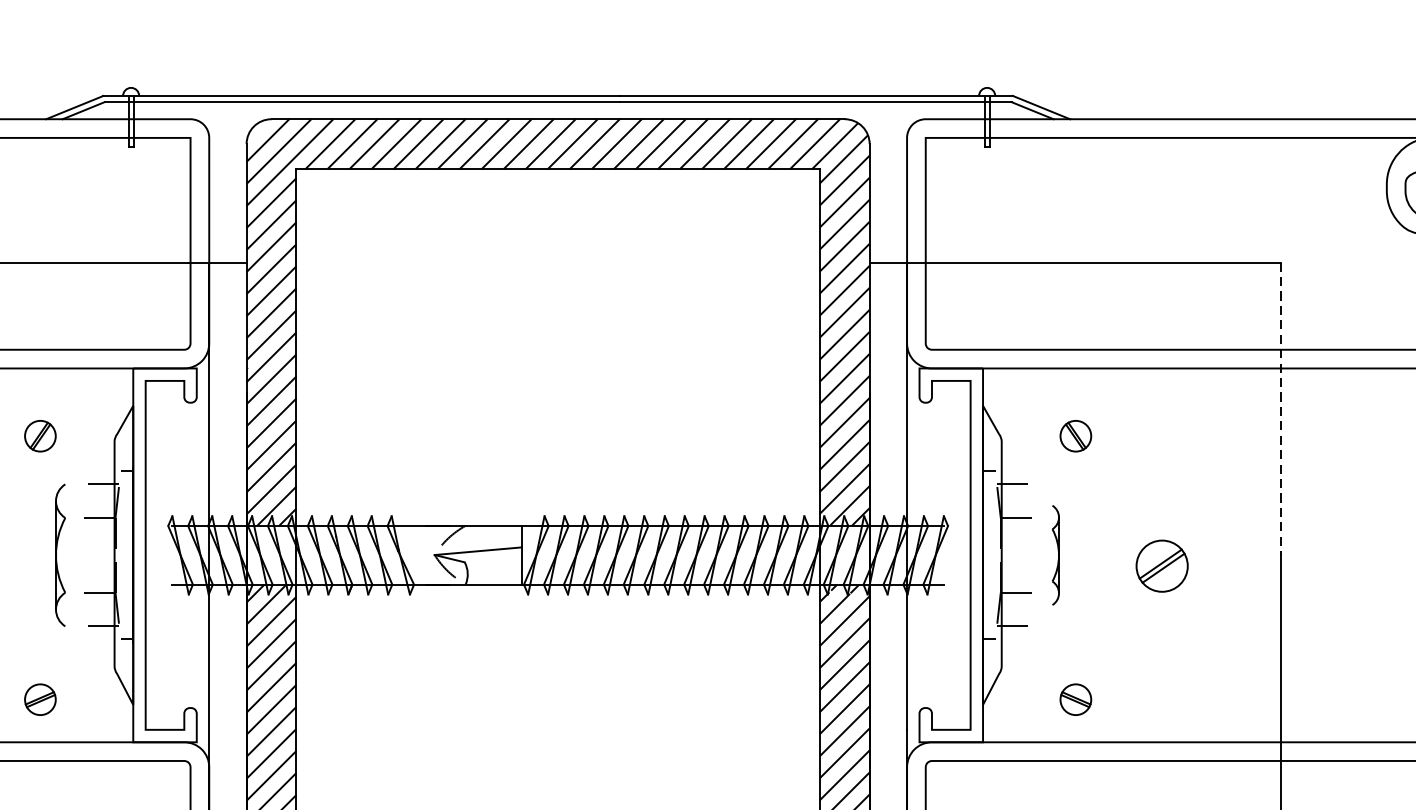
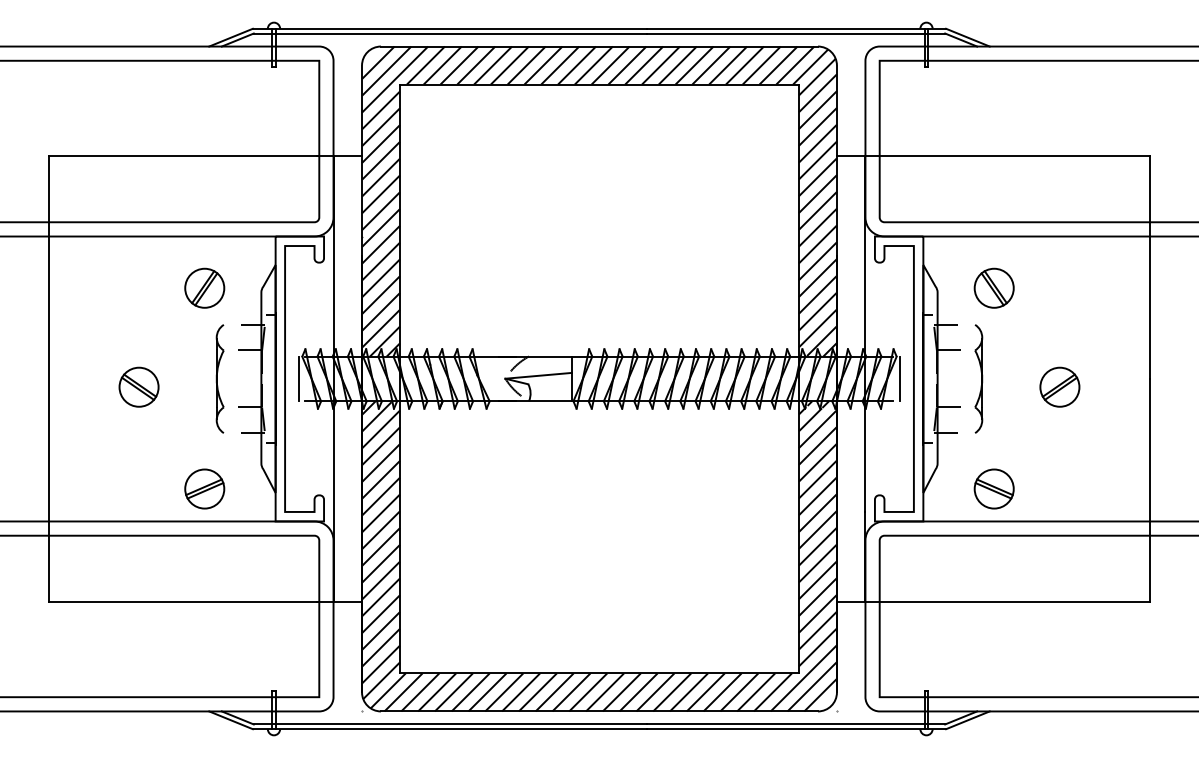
line: (1281, 409) -> (1150, 267), dashed -> solid
part: (39, 435) -> (204, 287), size x1.67
part: (1075, 435) -> (993, 287), size x1.67
line: (164, 554) -> (299, 378), added
line: (951, 554) -> (899, 378), added
part: (1055, 554) -> (978, 378), size x1.43
part: (39, 699) -> (204, 488), size x1.67
part: (1075, 699) -> (993, 488), size x1.67

